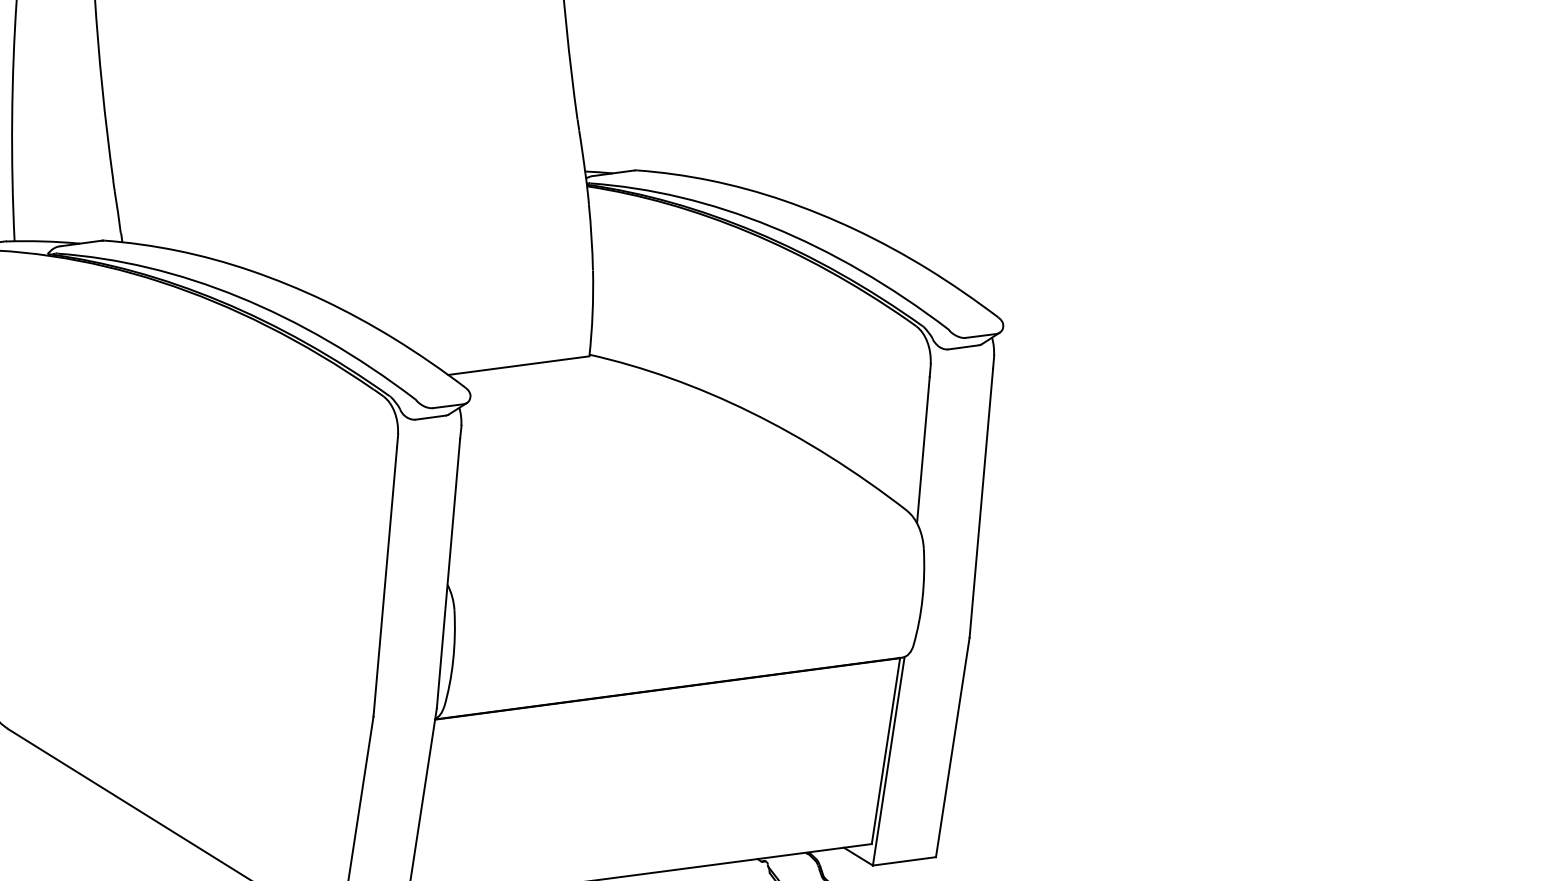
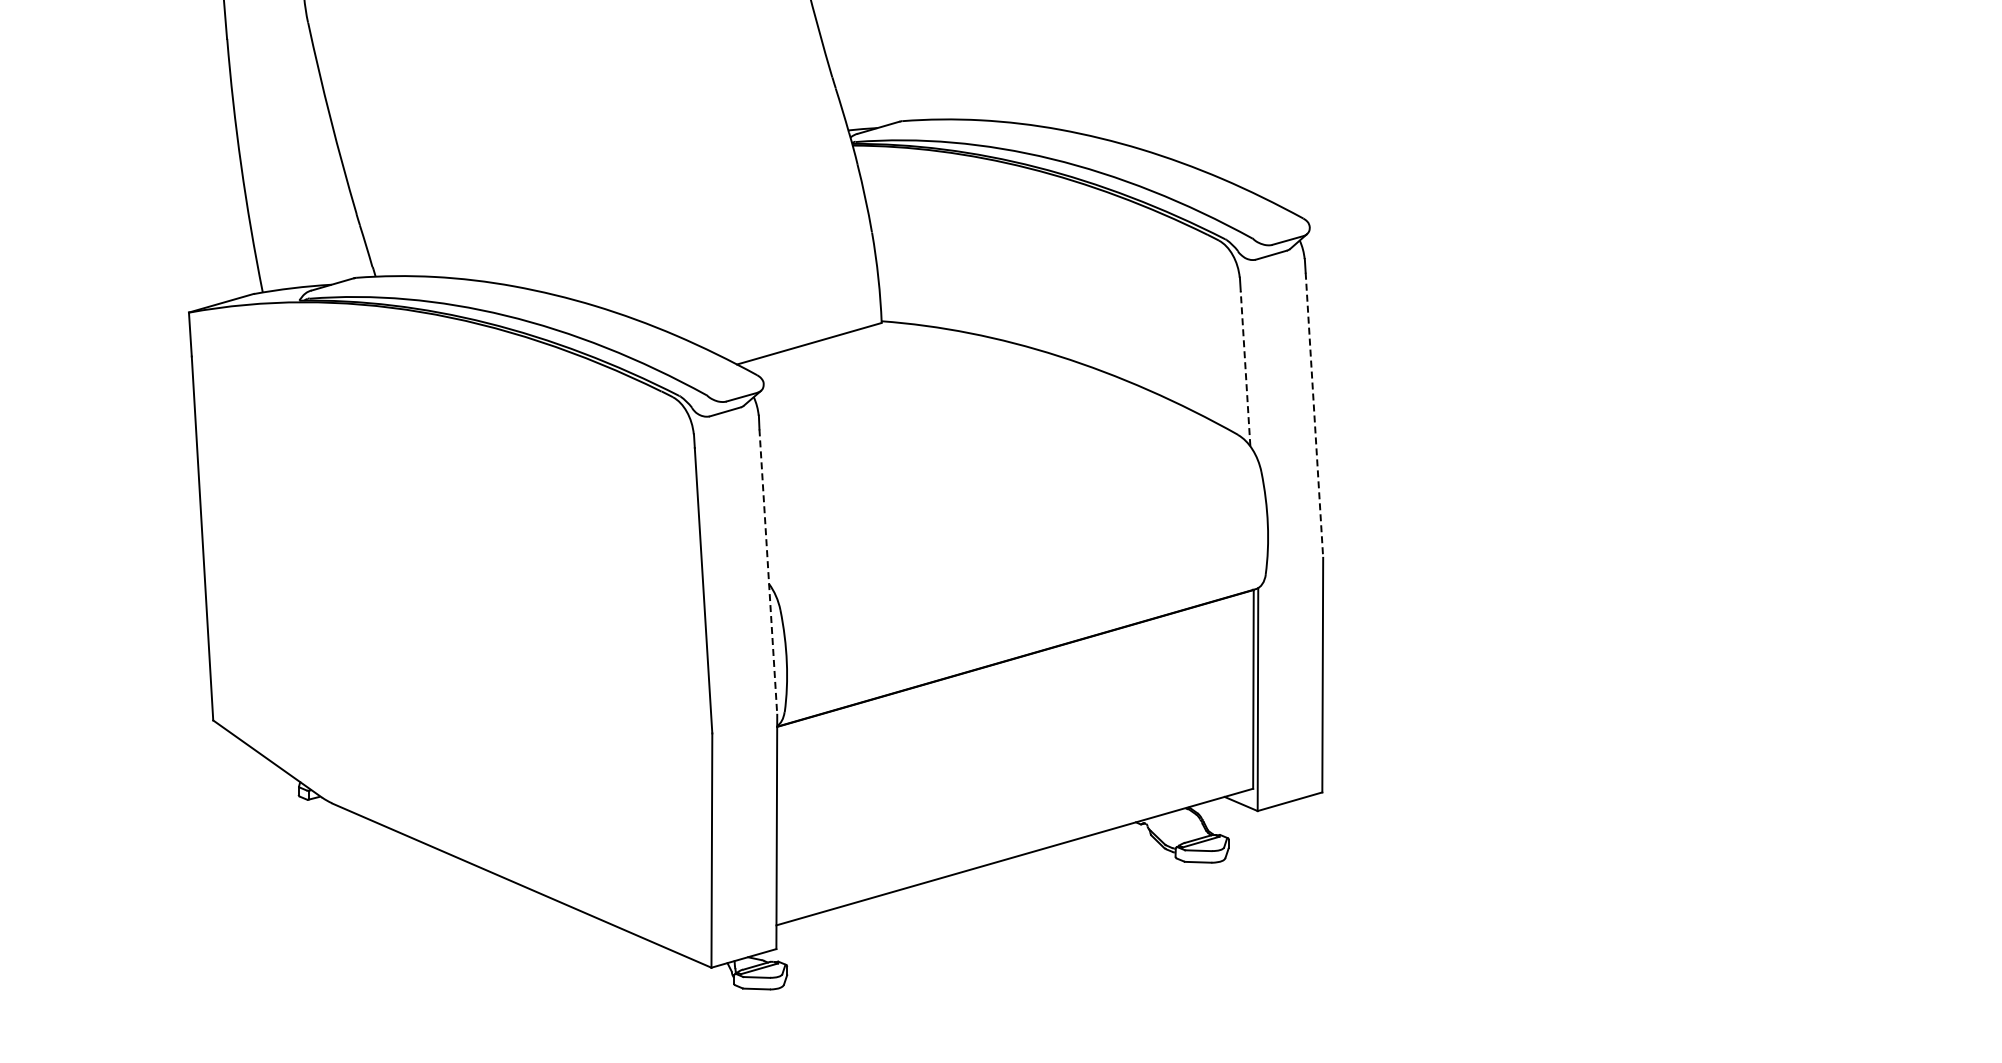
line: (923, 449) -> (1245, 368), solid -> dashed
line: (981, 503) -> (1314, 415), solid -> dashed
line: (448, 573) -> (768, 572), solid -> dashed

